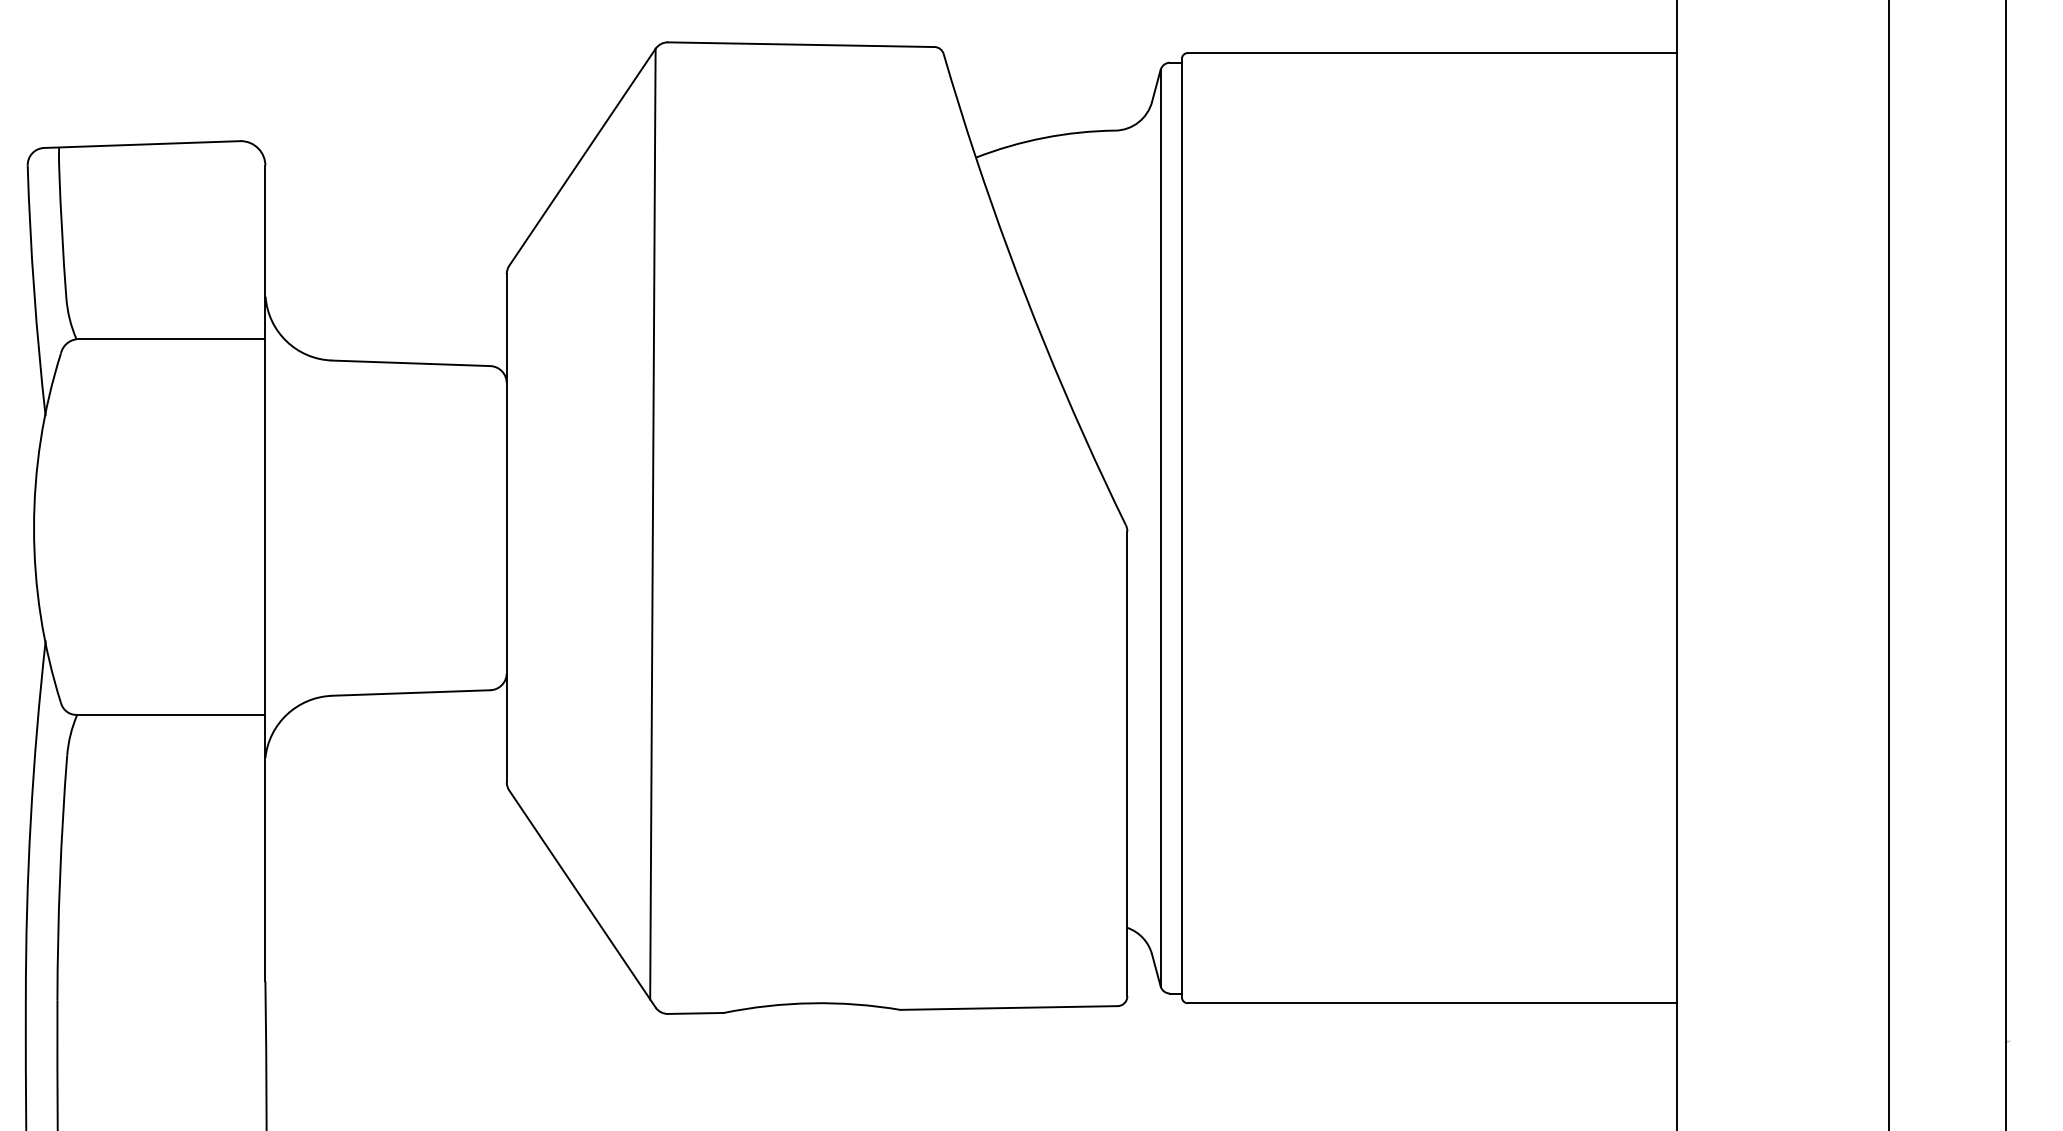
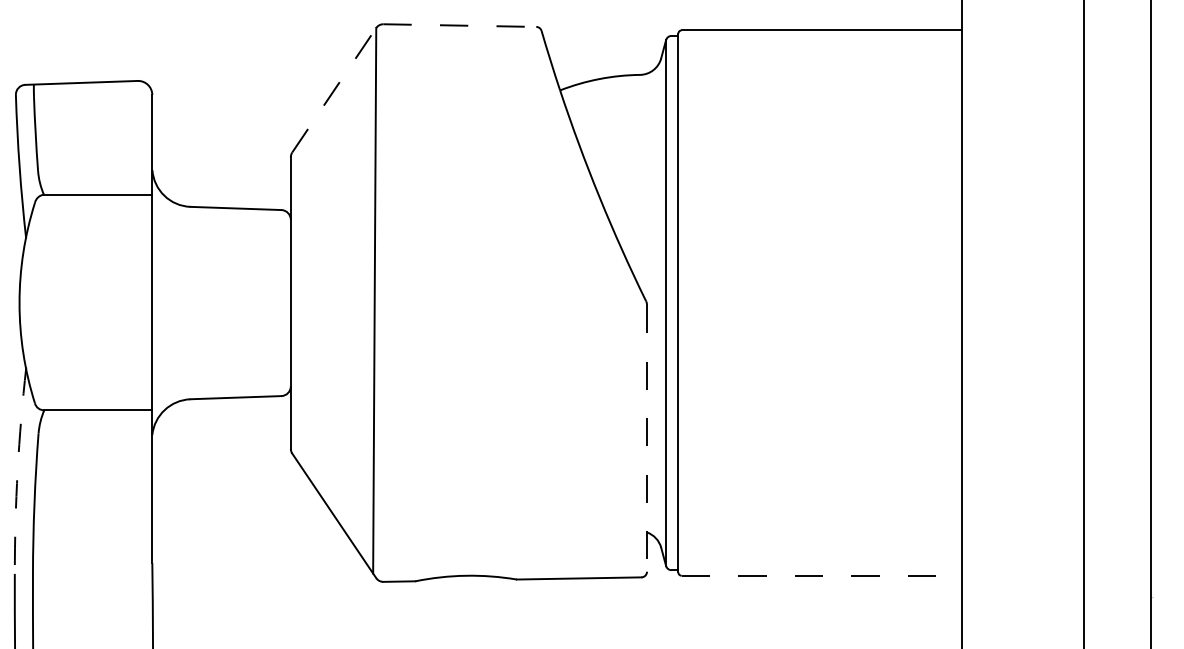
line: (802, 44) -> (460, 25), solid -> dashed
line: (582, 156) -> (334, 89), solid -> dashed
line: (1128, 764) -> (647, 438), solid -> dashed
arc: (30, 819) -> (17, 470), solid -> dashed
line: (1433, 1002) -> (822, 575), solid -> dashed

